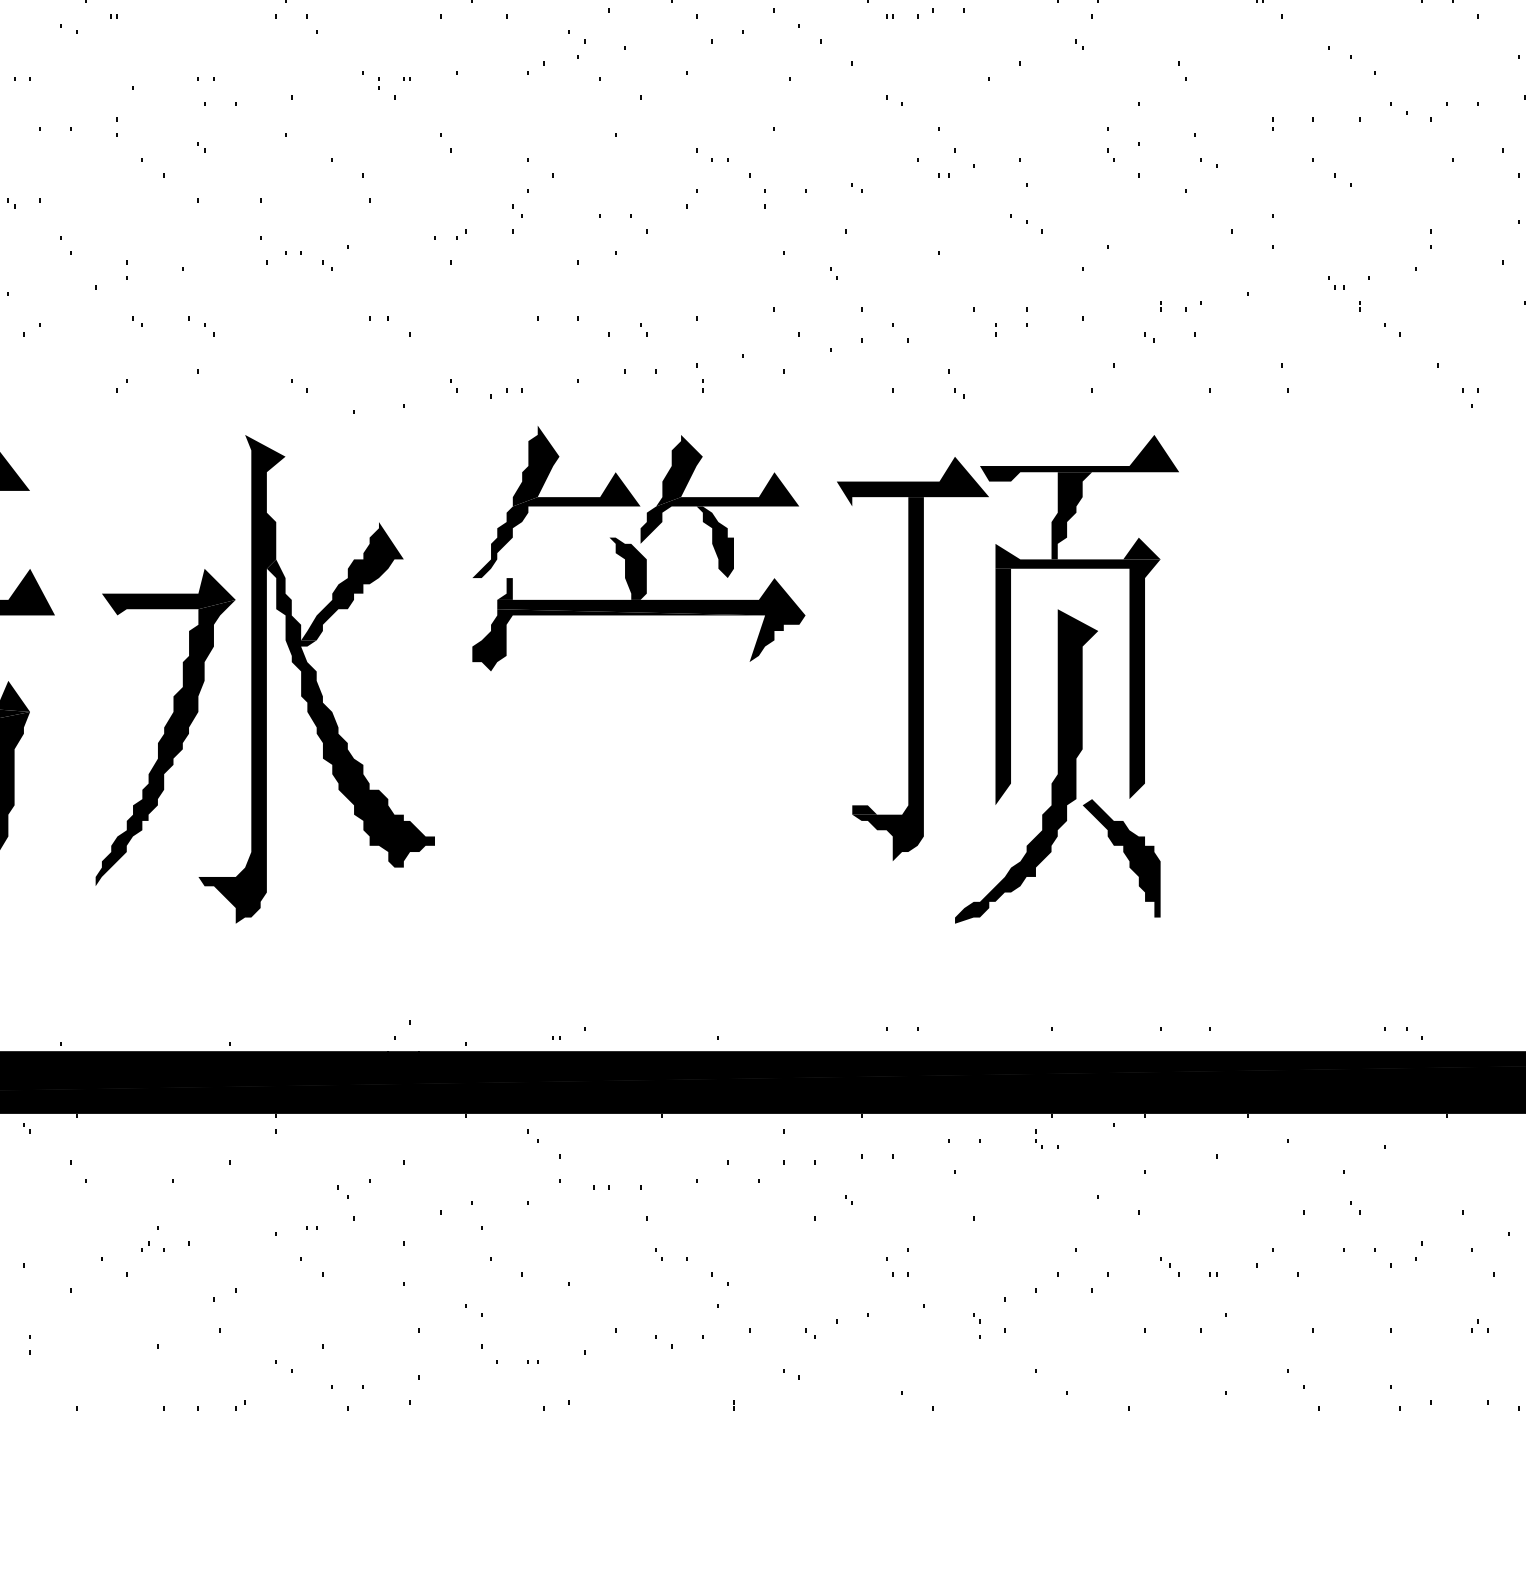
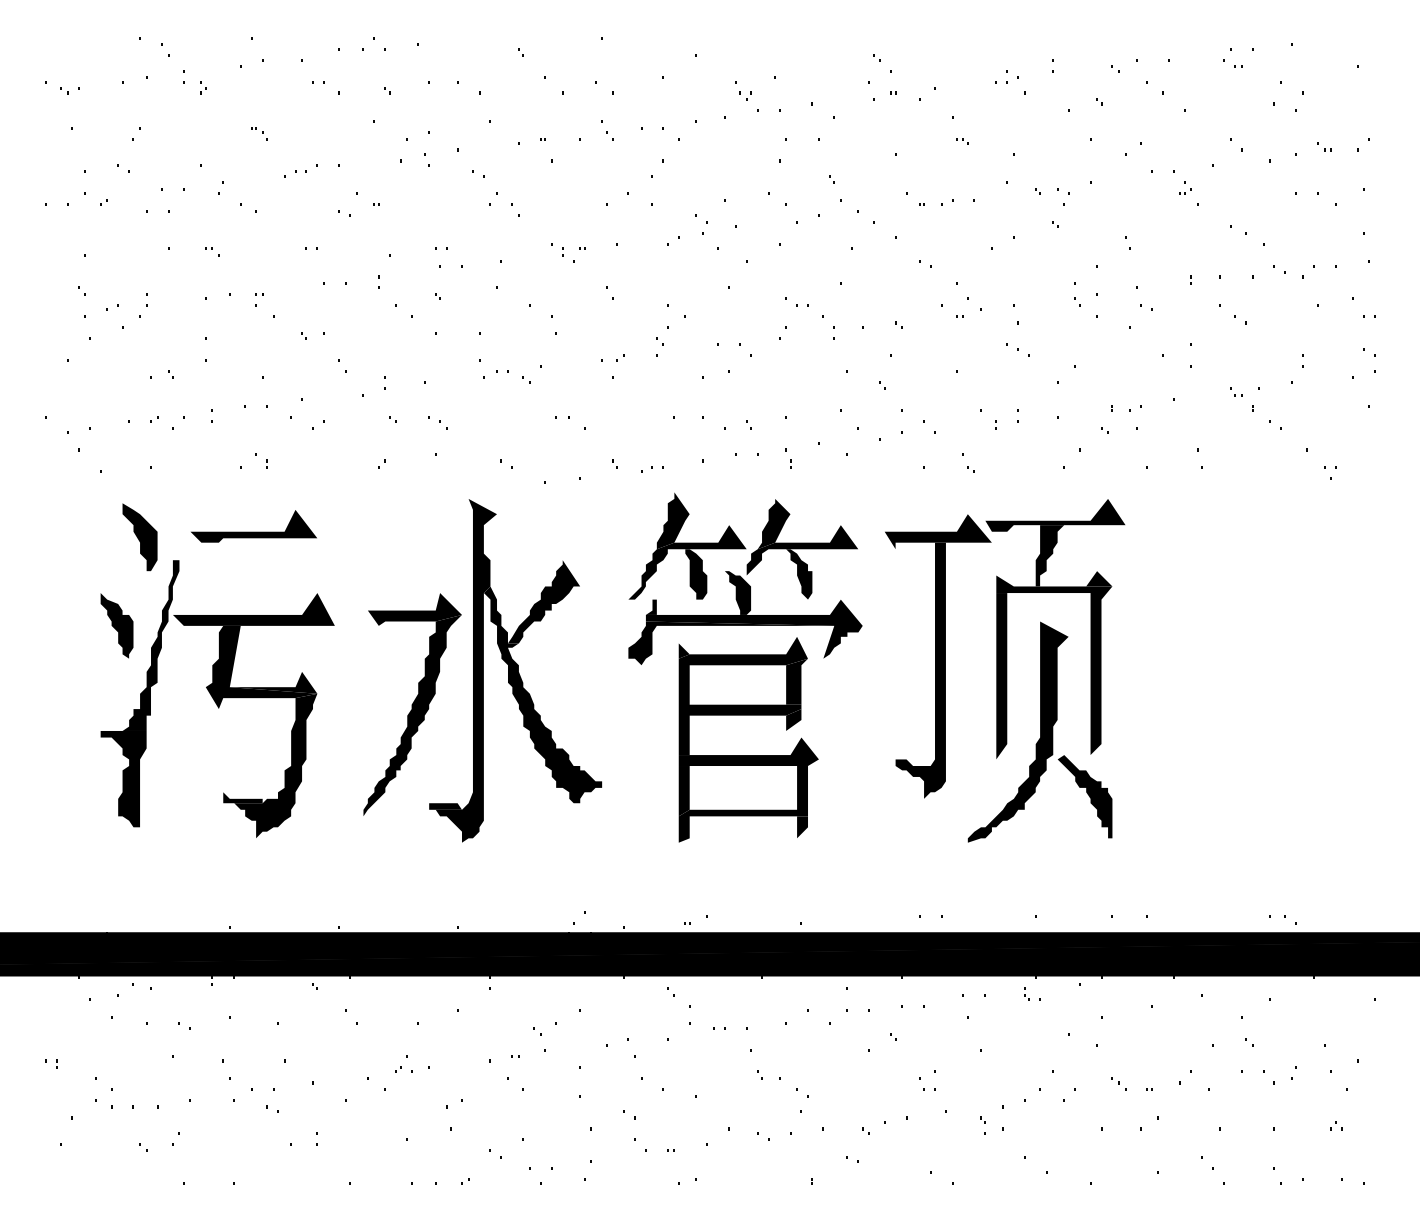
fill: (569, 542) -> (696, 574), added
part: (643, 799) -> (748, 755), added
fill: (212, 872) -> (445, 806), added

